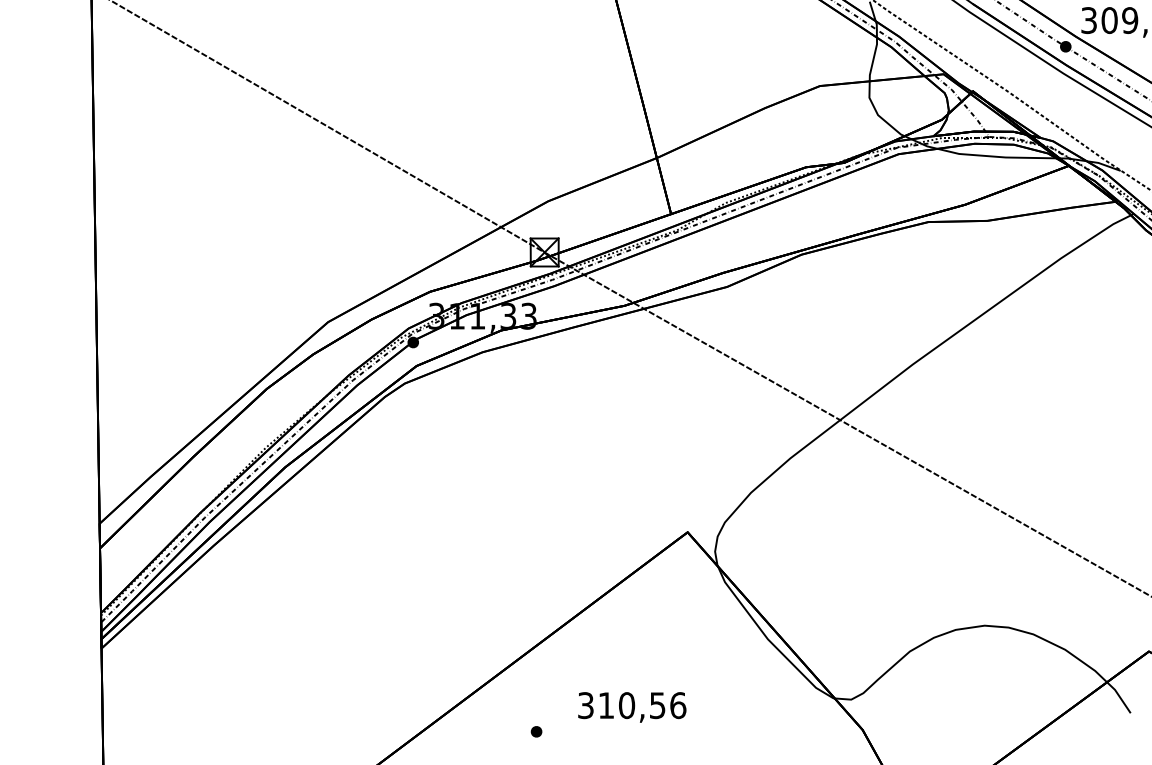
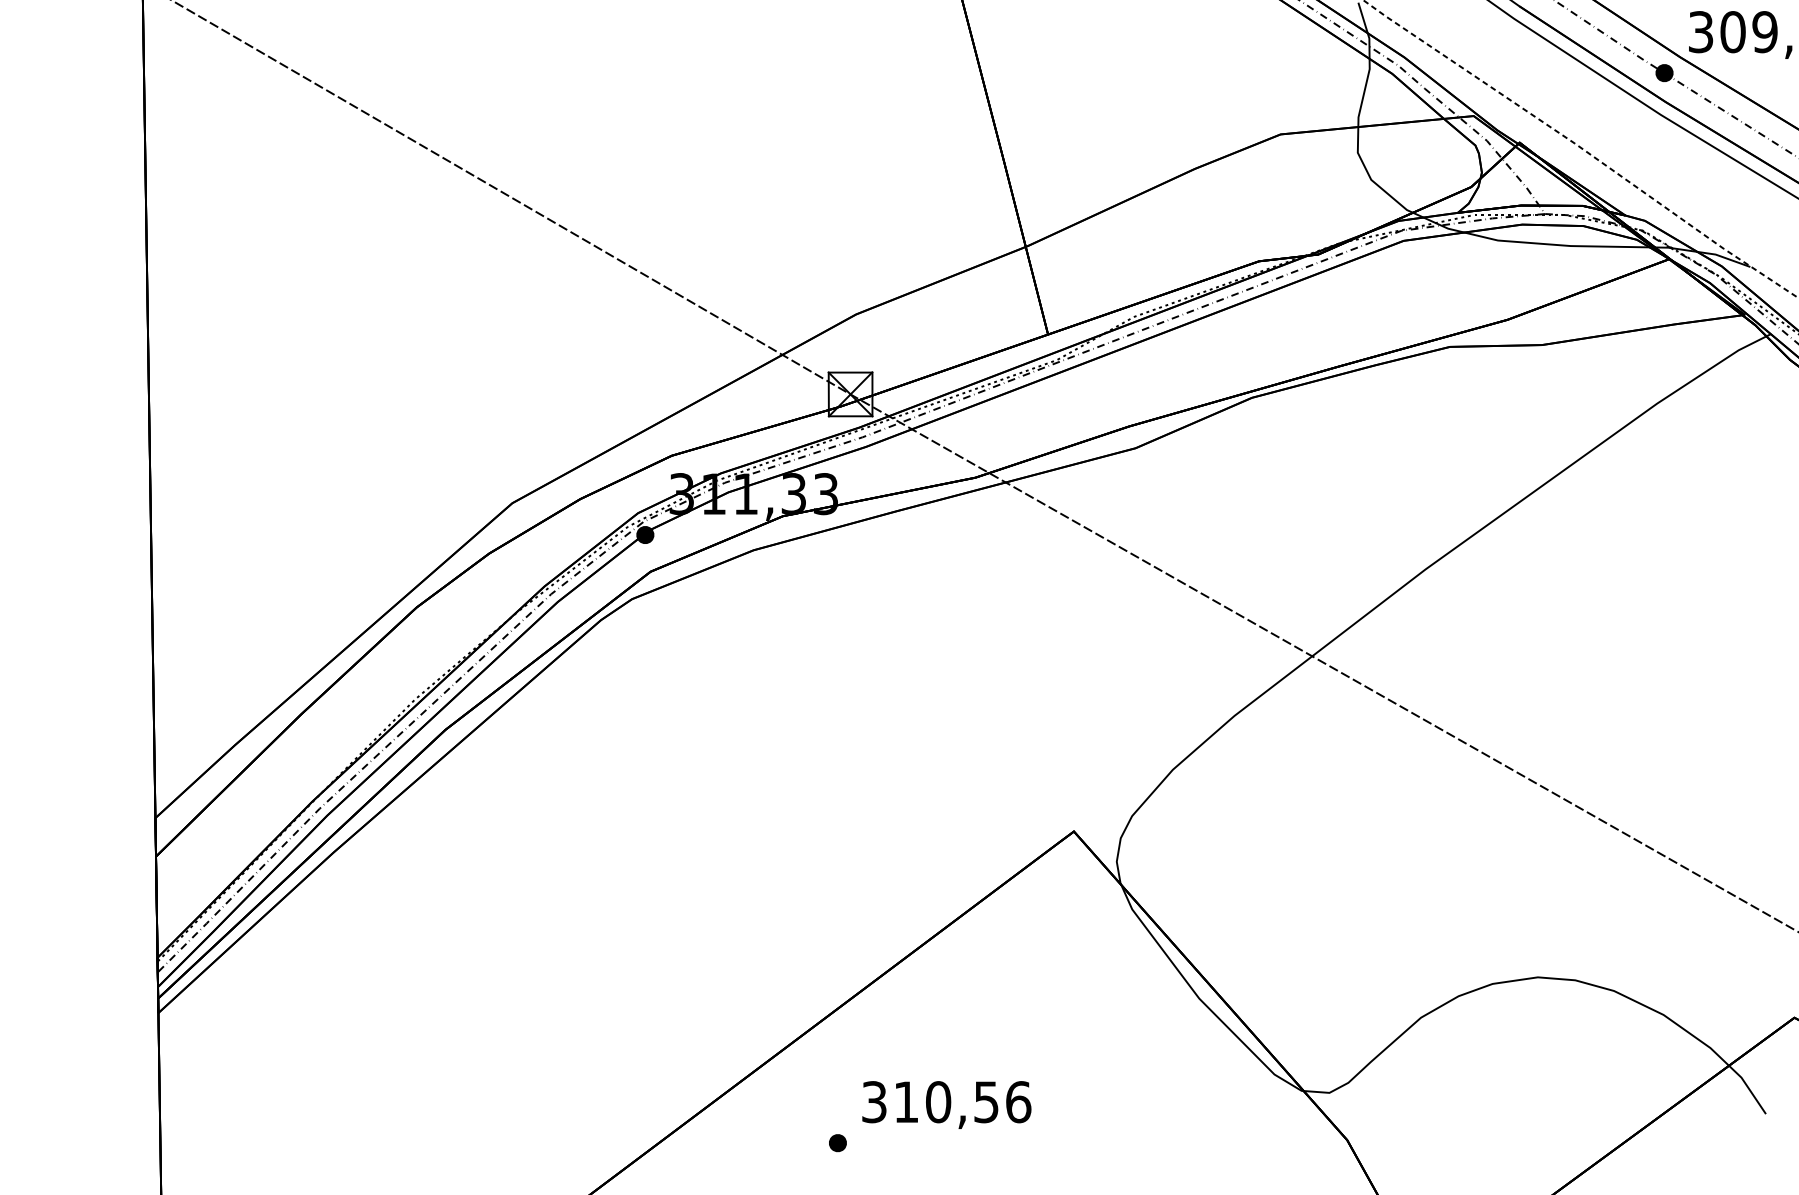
text: (632, 707) -> (947, 1105), moved

